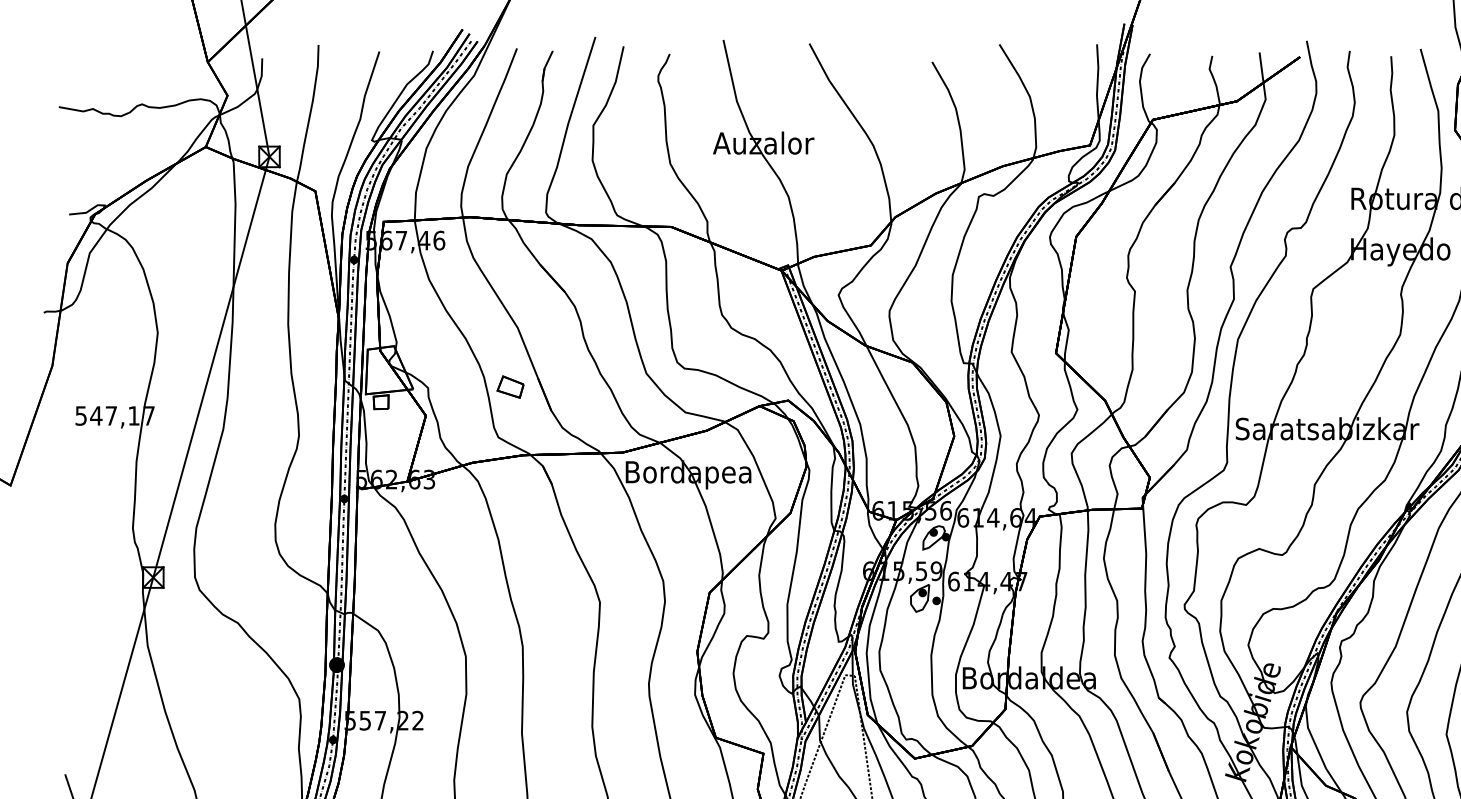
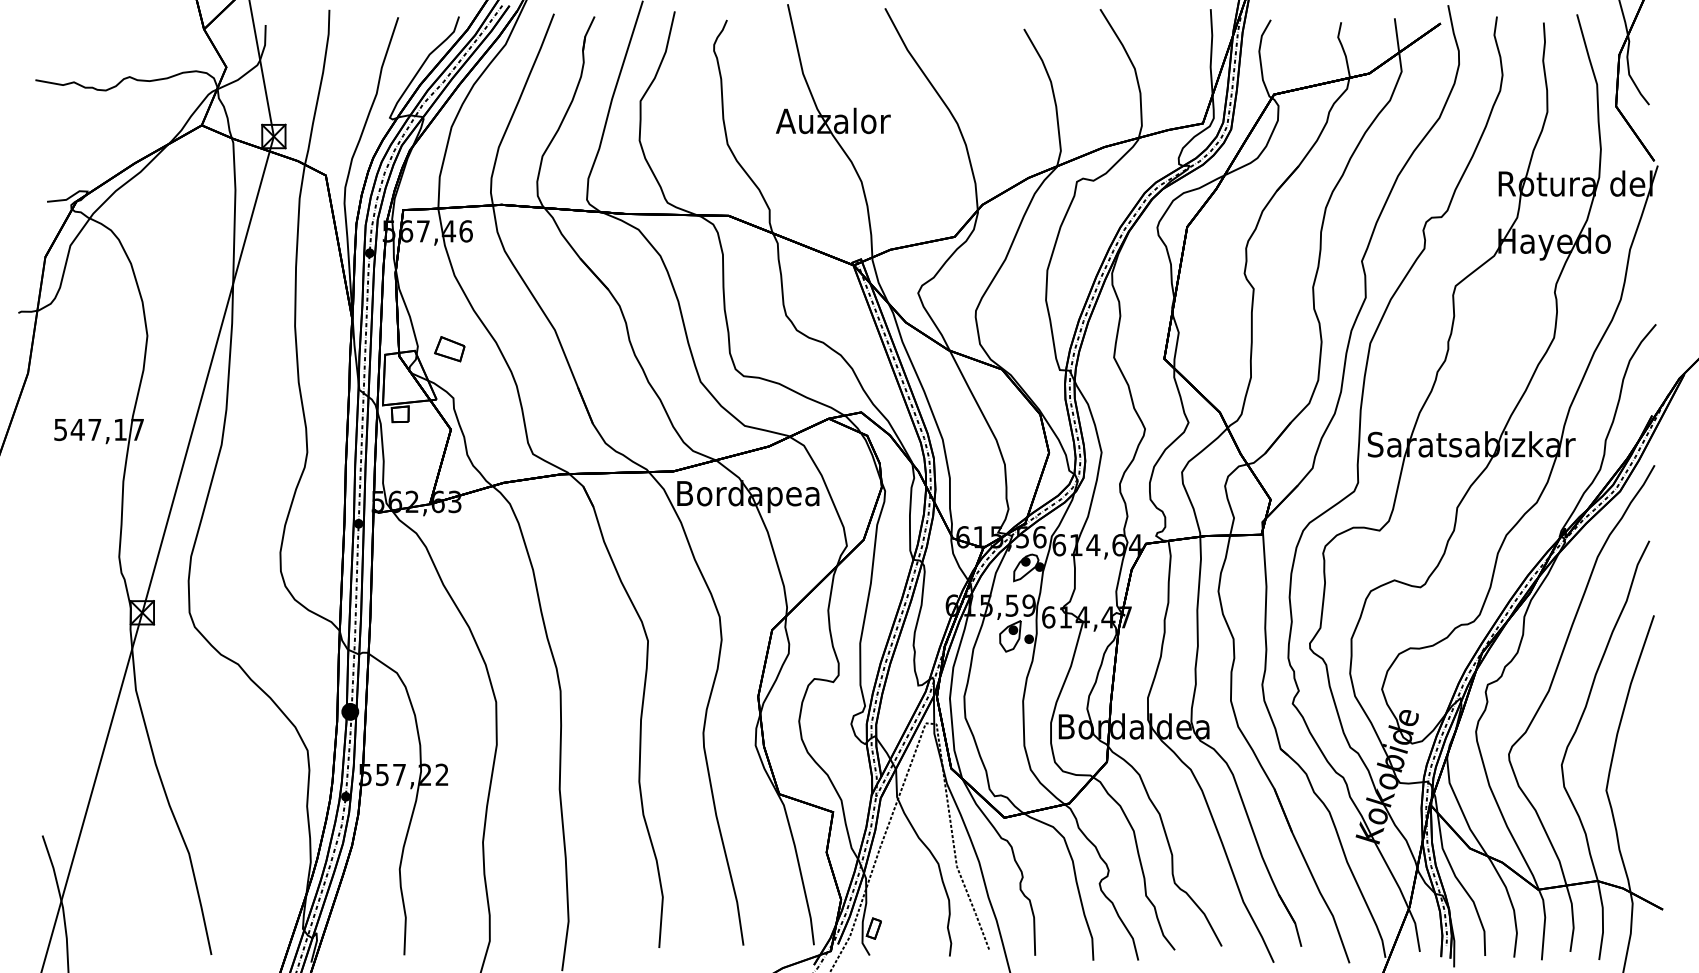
part: (510, 387) -> (449, 349), moved

